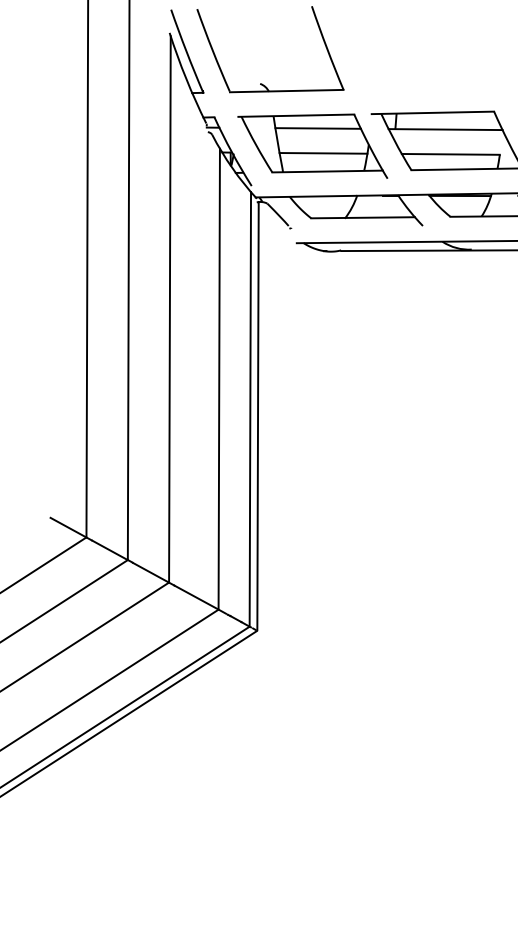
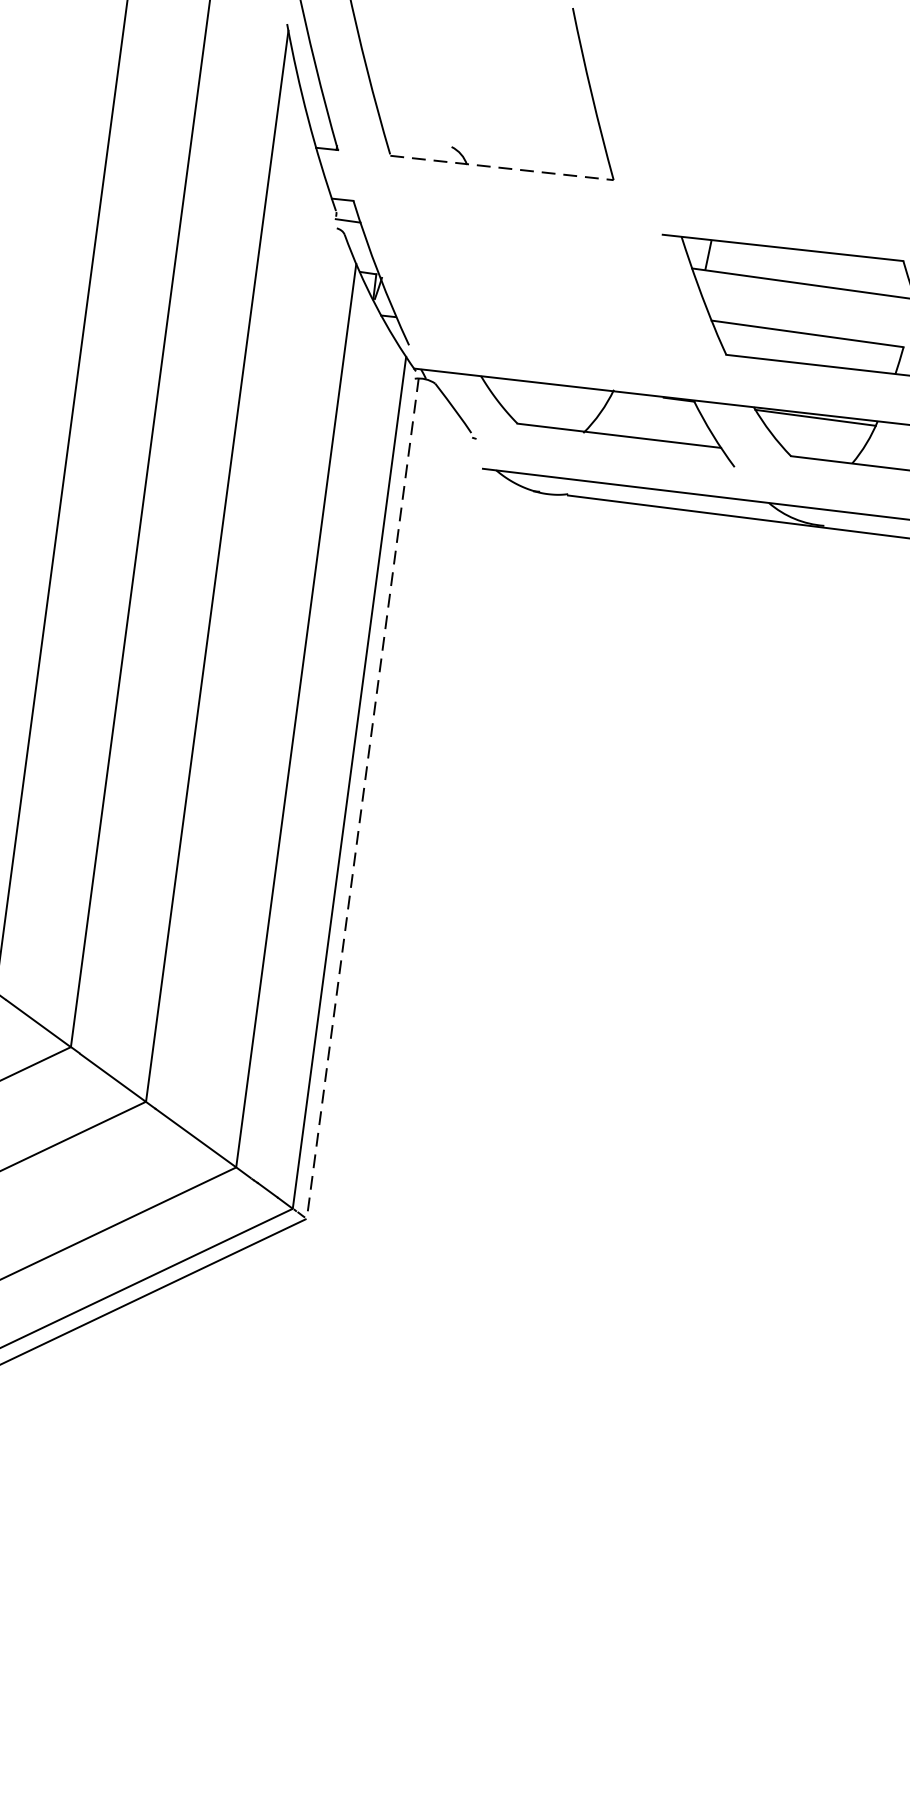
line: (286, 91) -> (501, 168), solid -> dashed
part: (312, 145) -> (538, 281), removed
line: (258, 416) -> (363, 798), solid -> dashed

